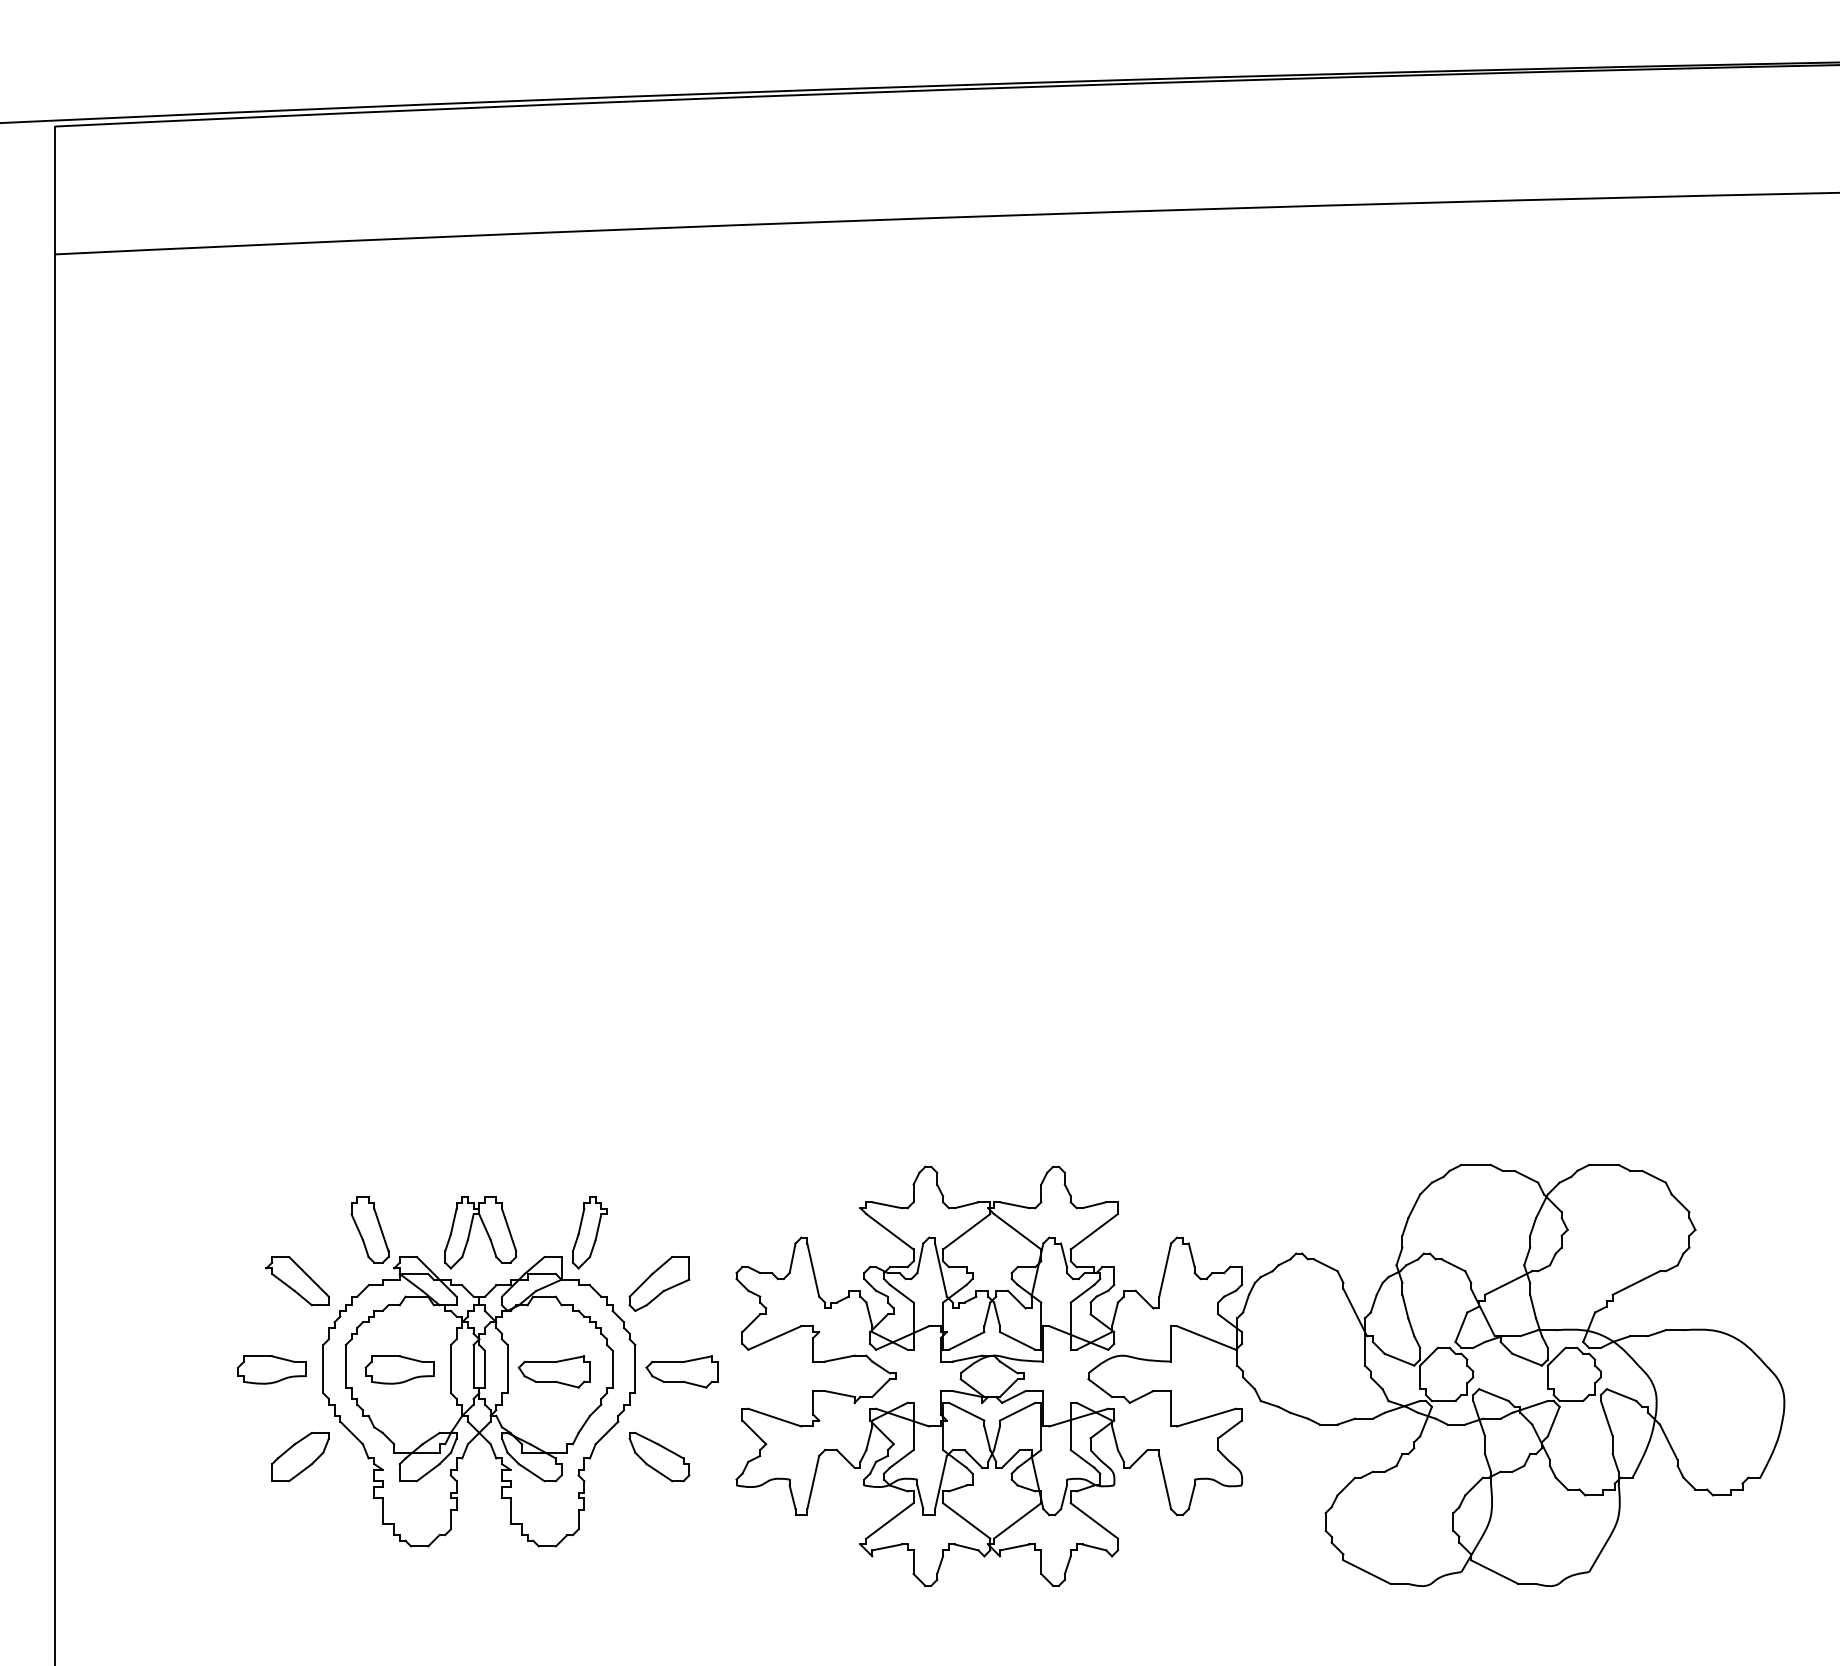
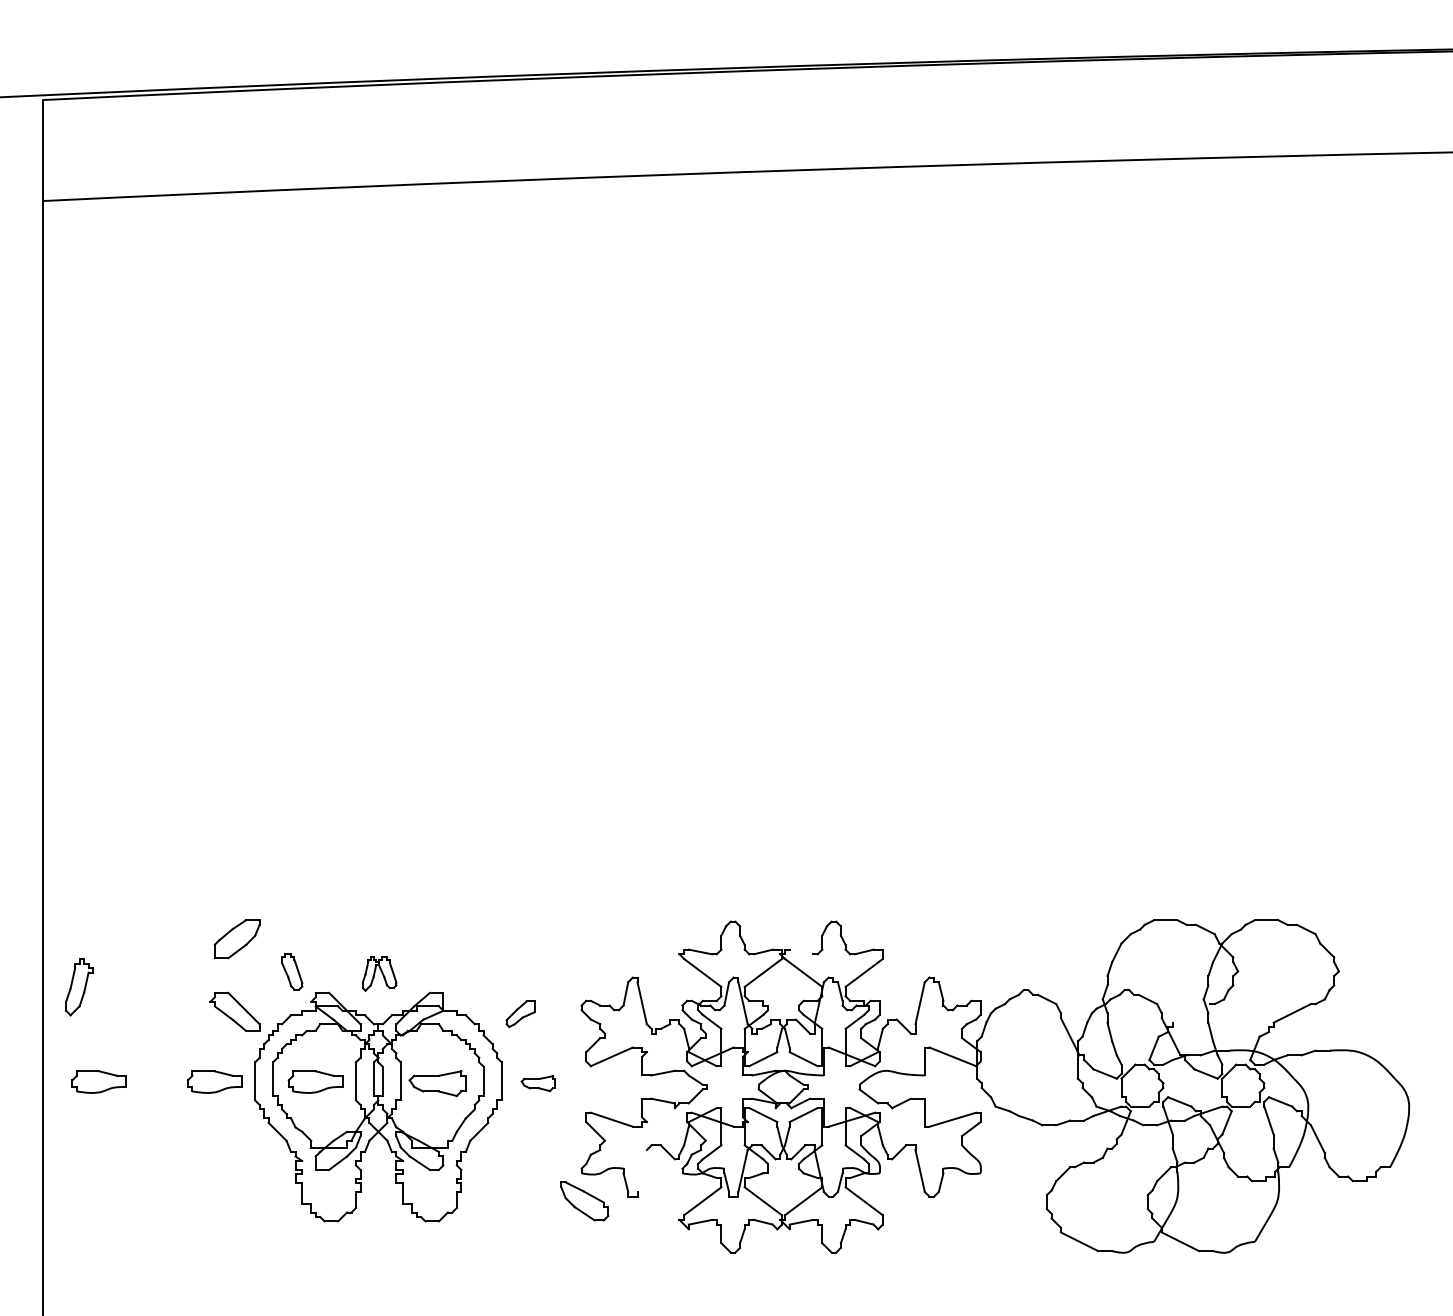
line: (1014, 1205) -> (801, 952), removed
part: (369, 1229) -> (291, 971), size x0.7
part: (480, 1232) -> (379, 973), size x0.6
part: (589, 1232) -> (79, 986), moved
line: (1508, 1282) -> (1191, 1013), removed
part: (659, 1283) -> (520, 1013), size x0.6
part: (125, 1369) -> (99, 1081), added
part: (681, 1371) -> (538, 1083), size x0.6
part: (300, 1457) -> (237, 939), moved
part: (659, 1457) -> (584, 1201), moved
line: (813, 1482) -> (642, 1170), removed

